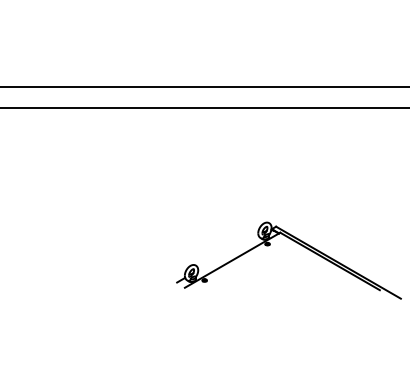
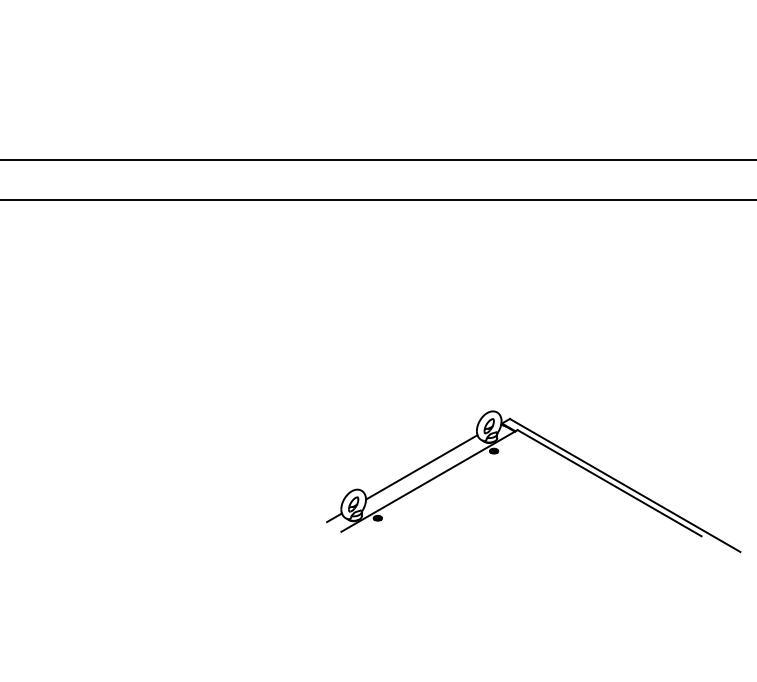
line: (228, 252) -> (421, 466), added

